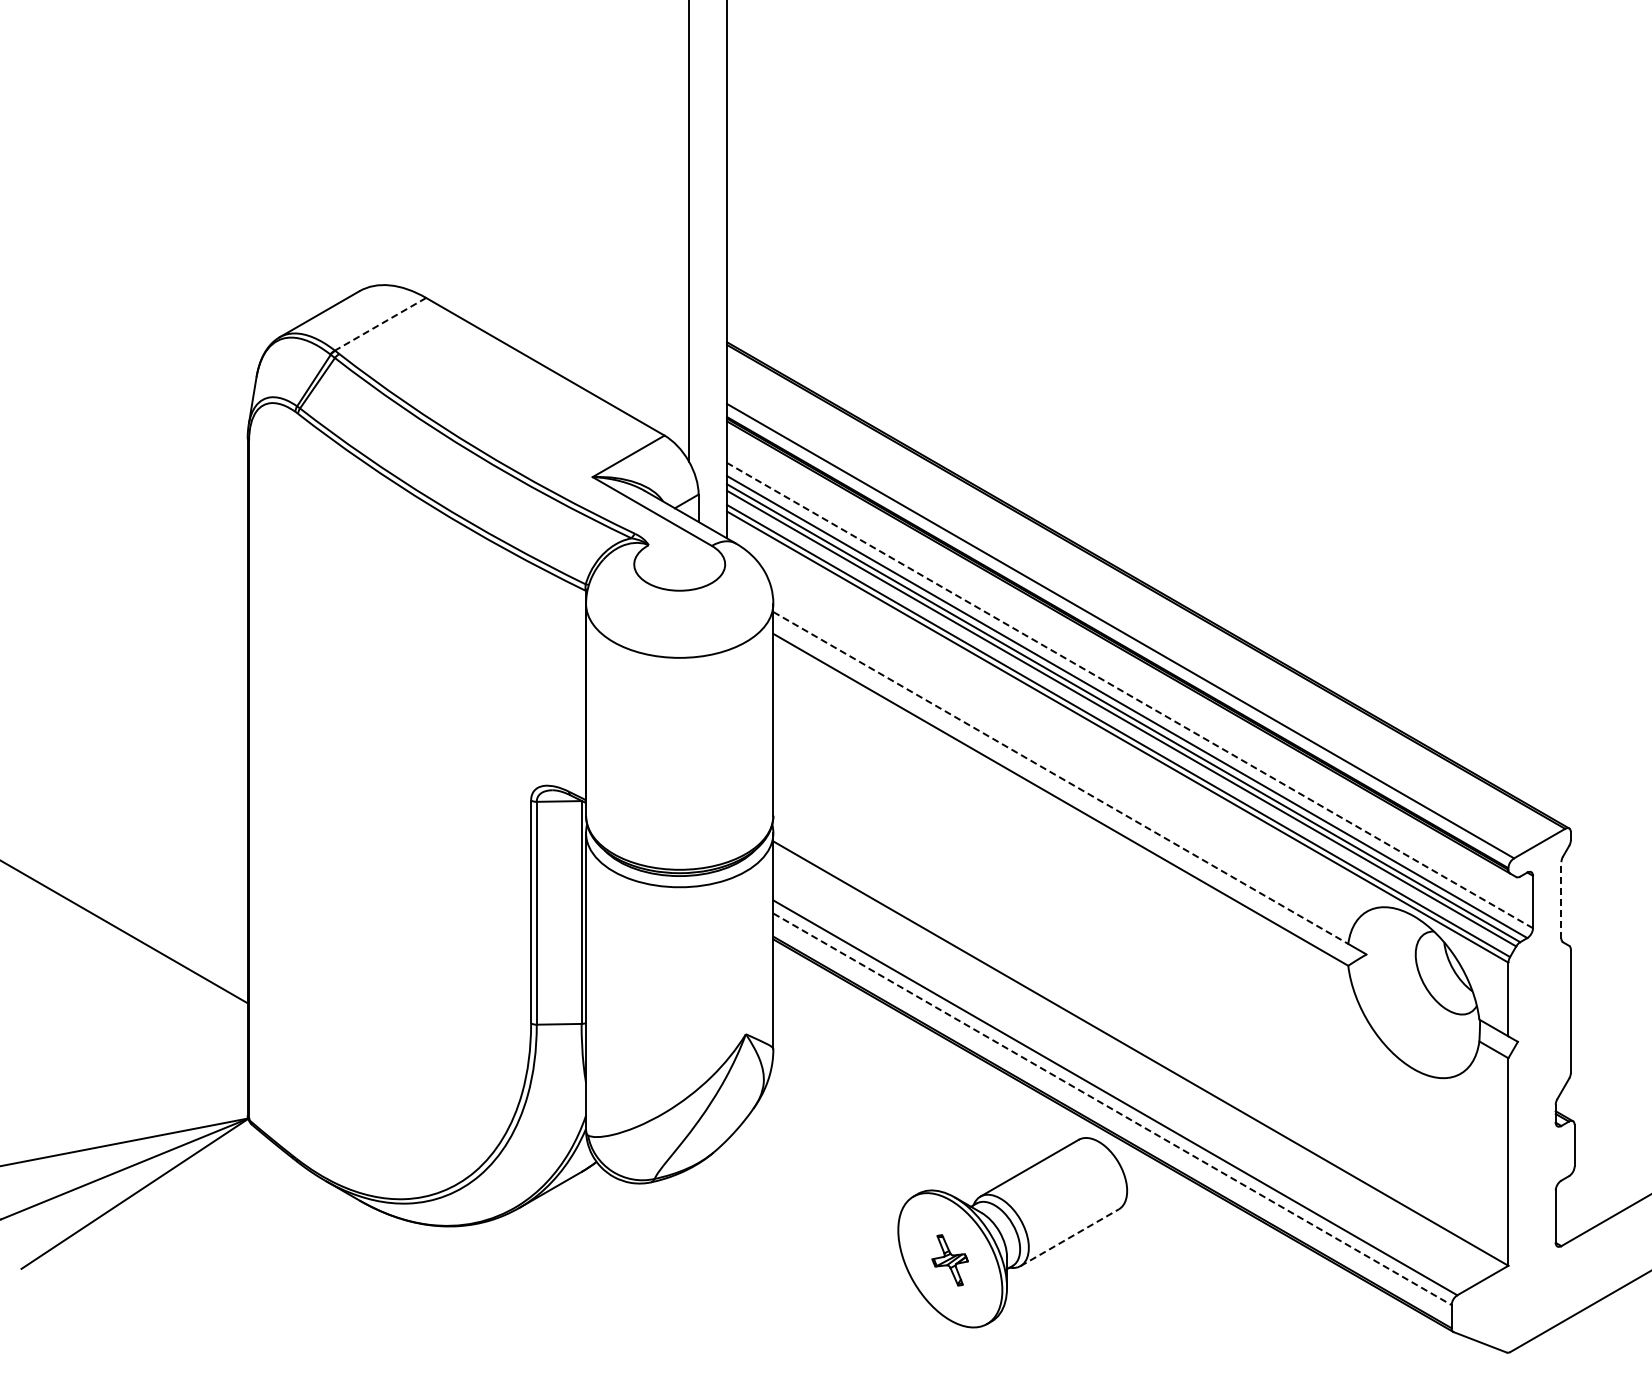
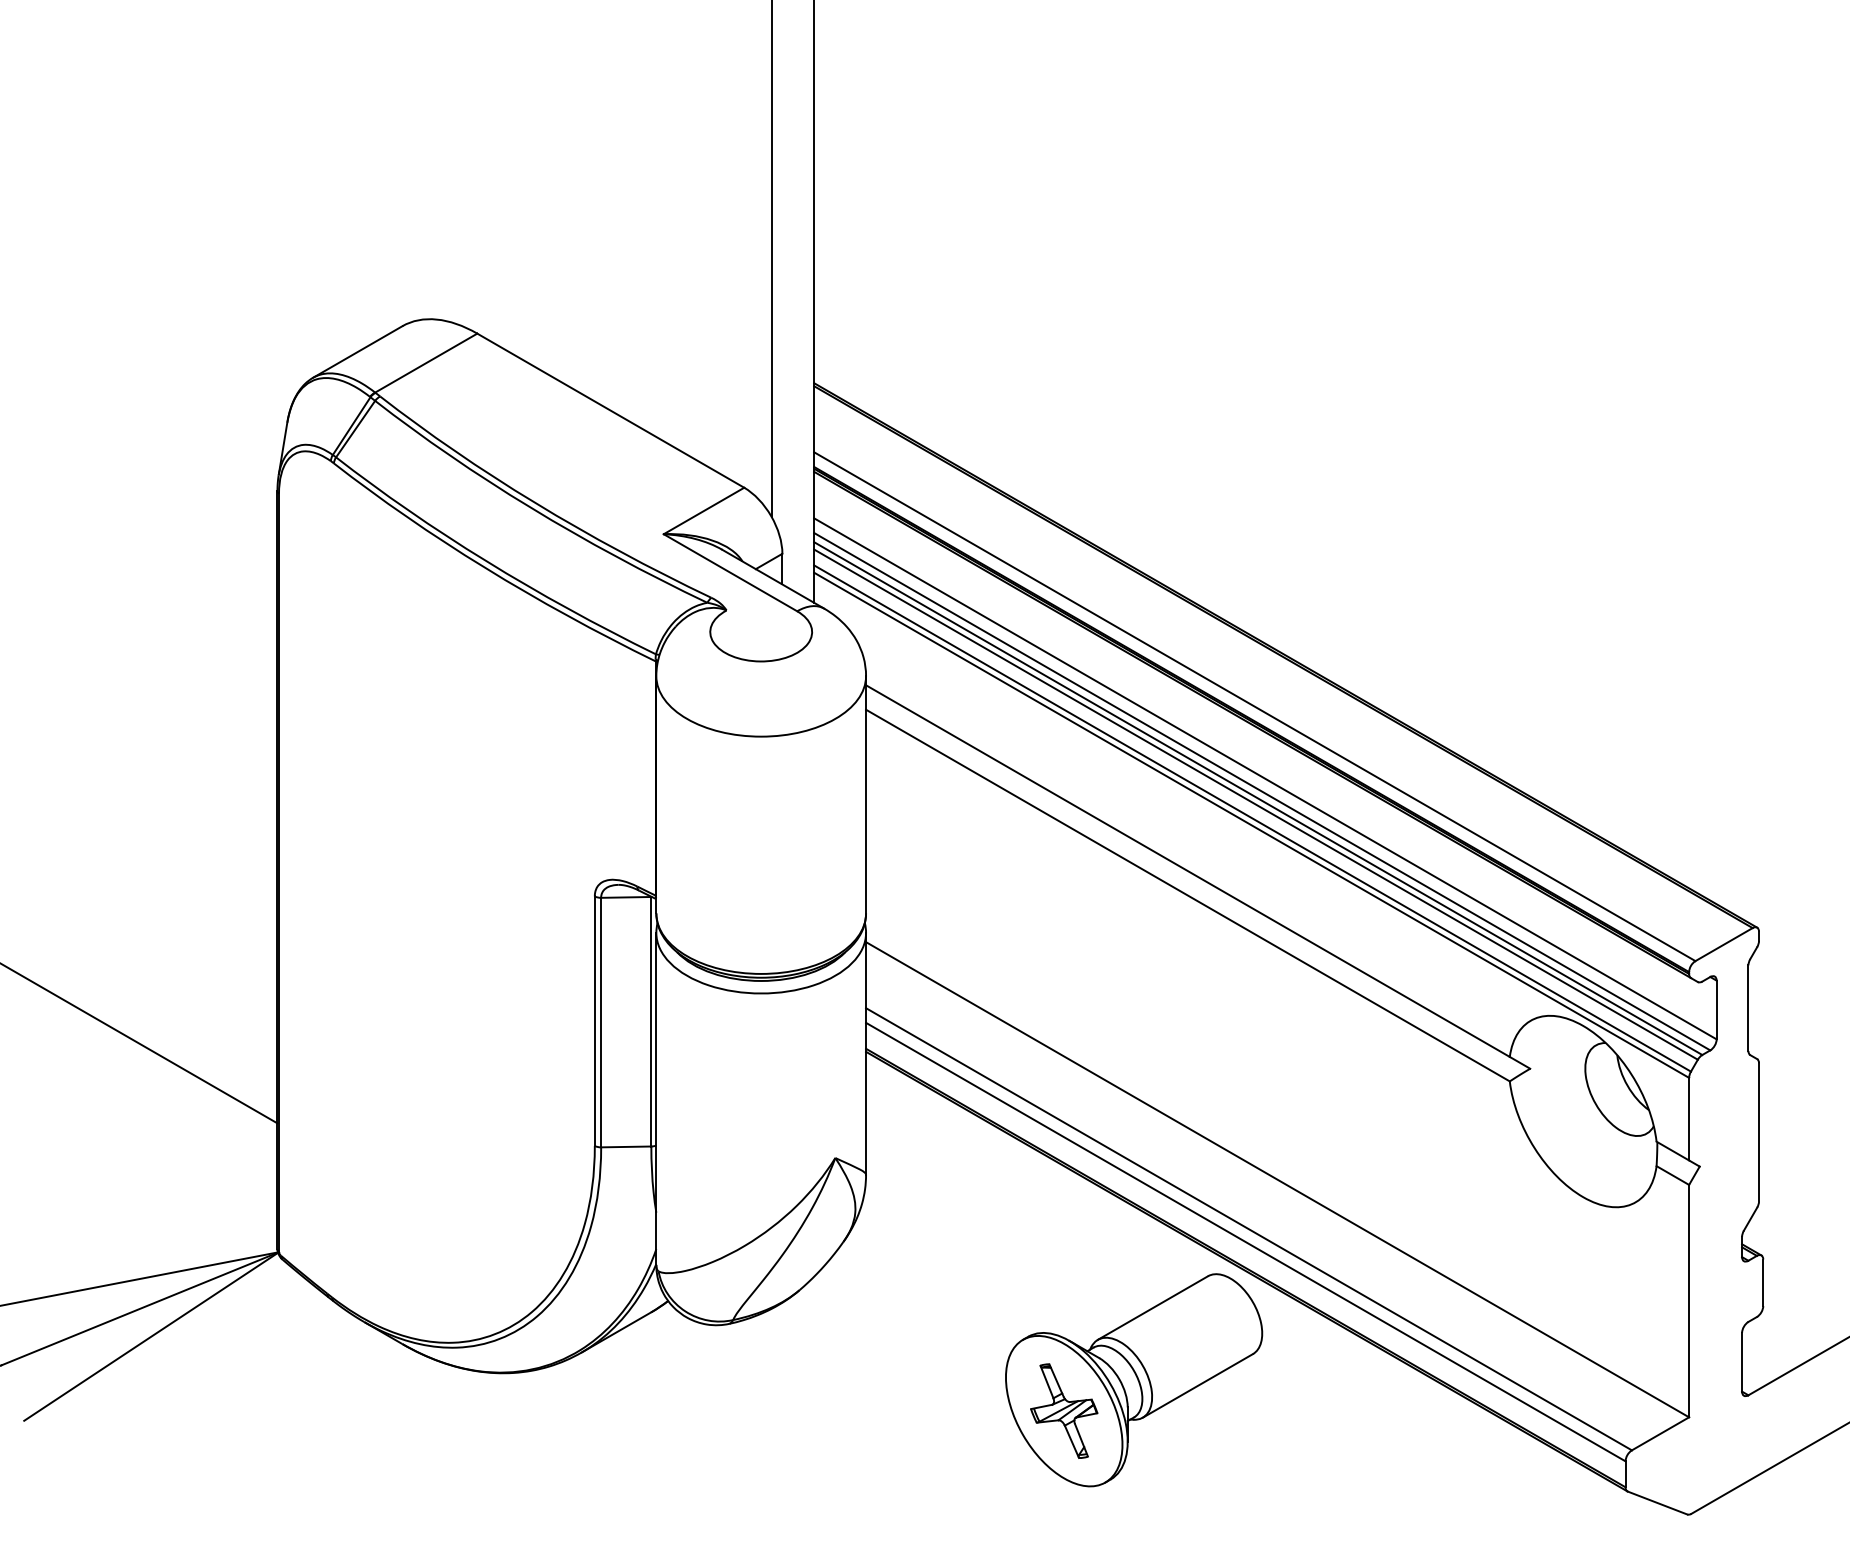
line: (380, 324) -> (426, 363), dashed -> solid
line: (1129, 695) -> (1264, 778), dashed -> solid
line: (1060, 777) -> (1187, 870), dashed -> solid
line: (1561, 899) -> (1748, 1007), dashed -> solid
line: (1112, 1109) -> (1245, 1242), dashed -> solid
line: (1069, 1237) -> (1197, 1385), dashed -> solid
part: (949, 1260) -> (1063, 1411), size x1.67

